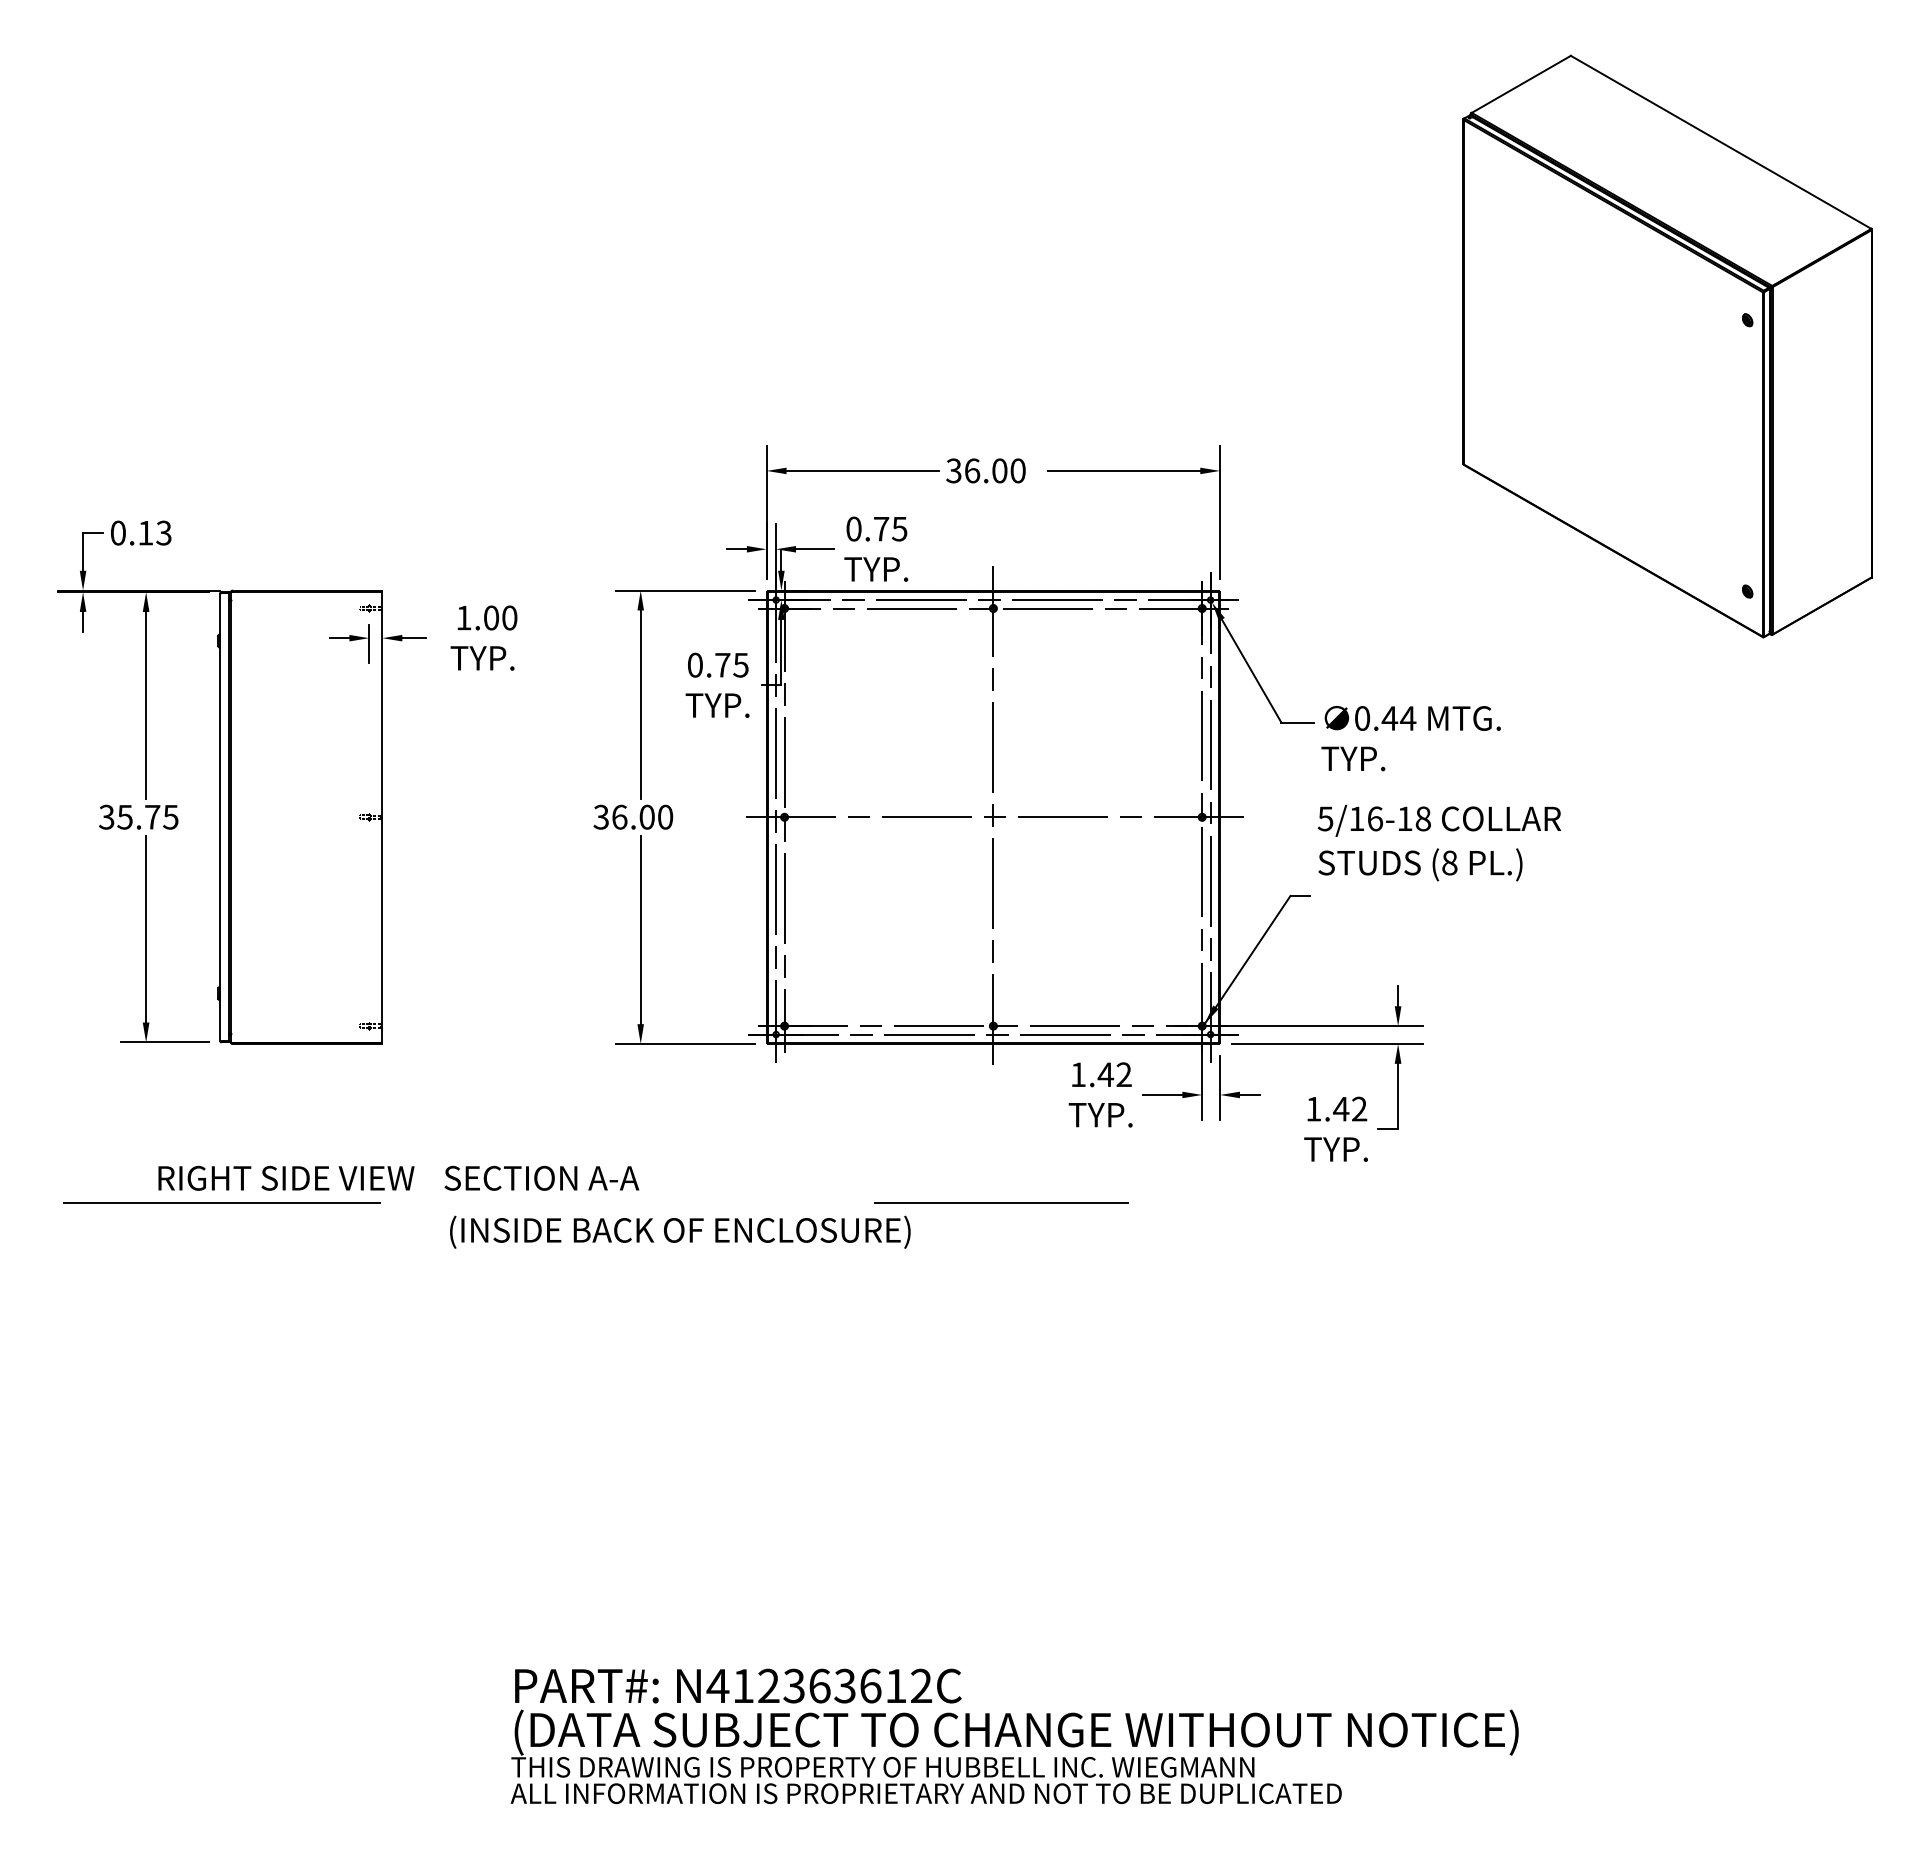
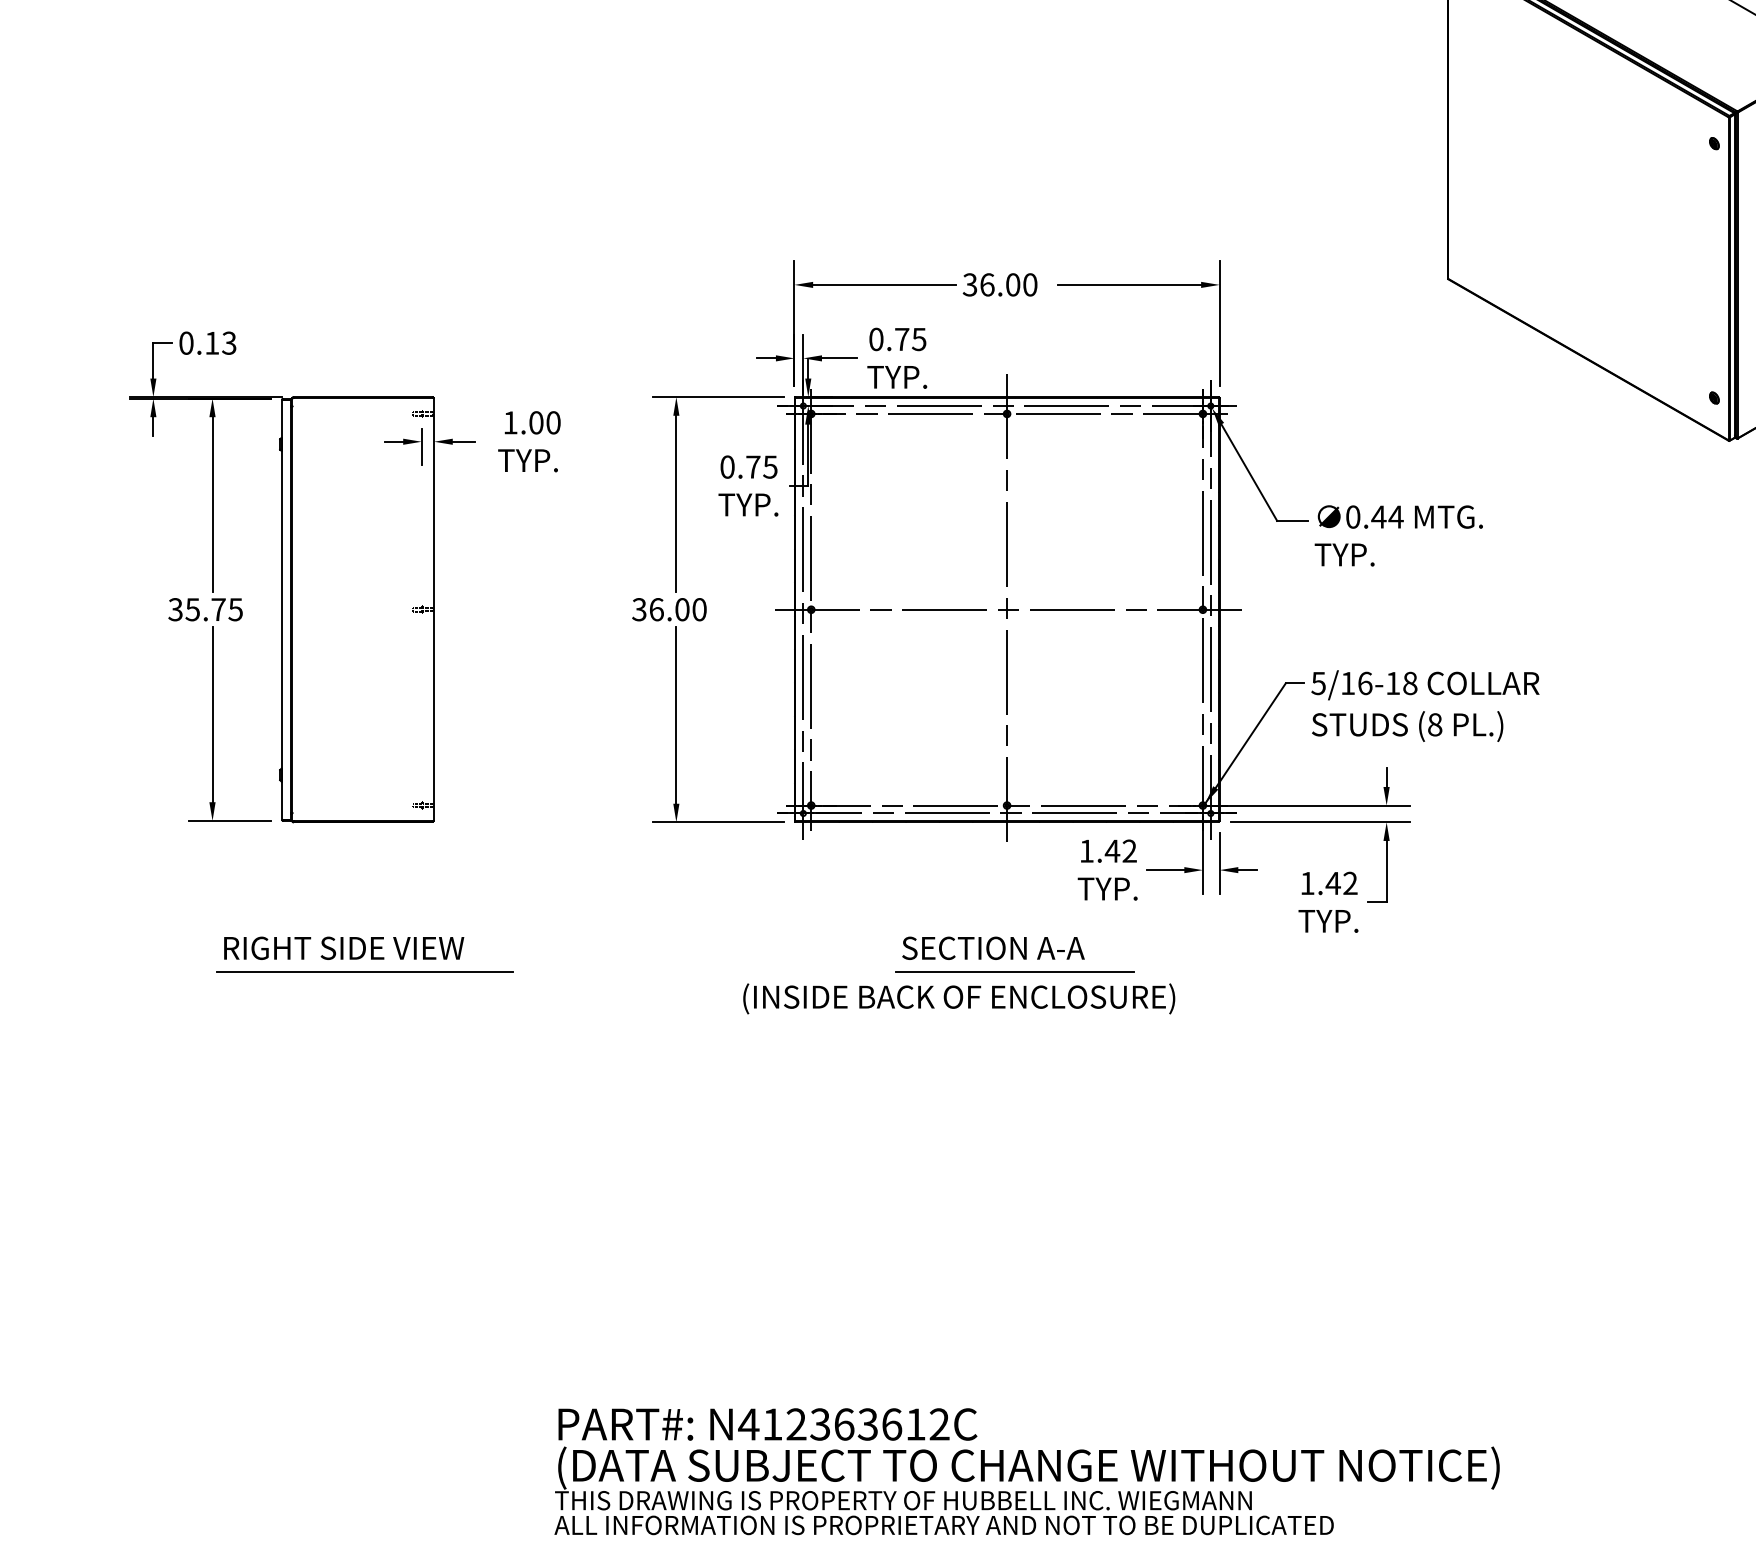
text: (1439, 842) -> (1425, 705), moved
text: (541, 1177) -> (993, 947), moved
line: (221, 1202) -> (364, 970), moved
text: (680, 1231) -> (959, 998), moved

